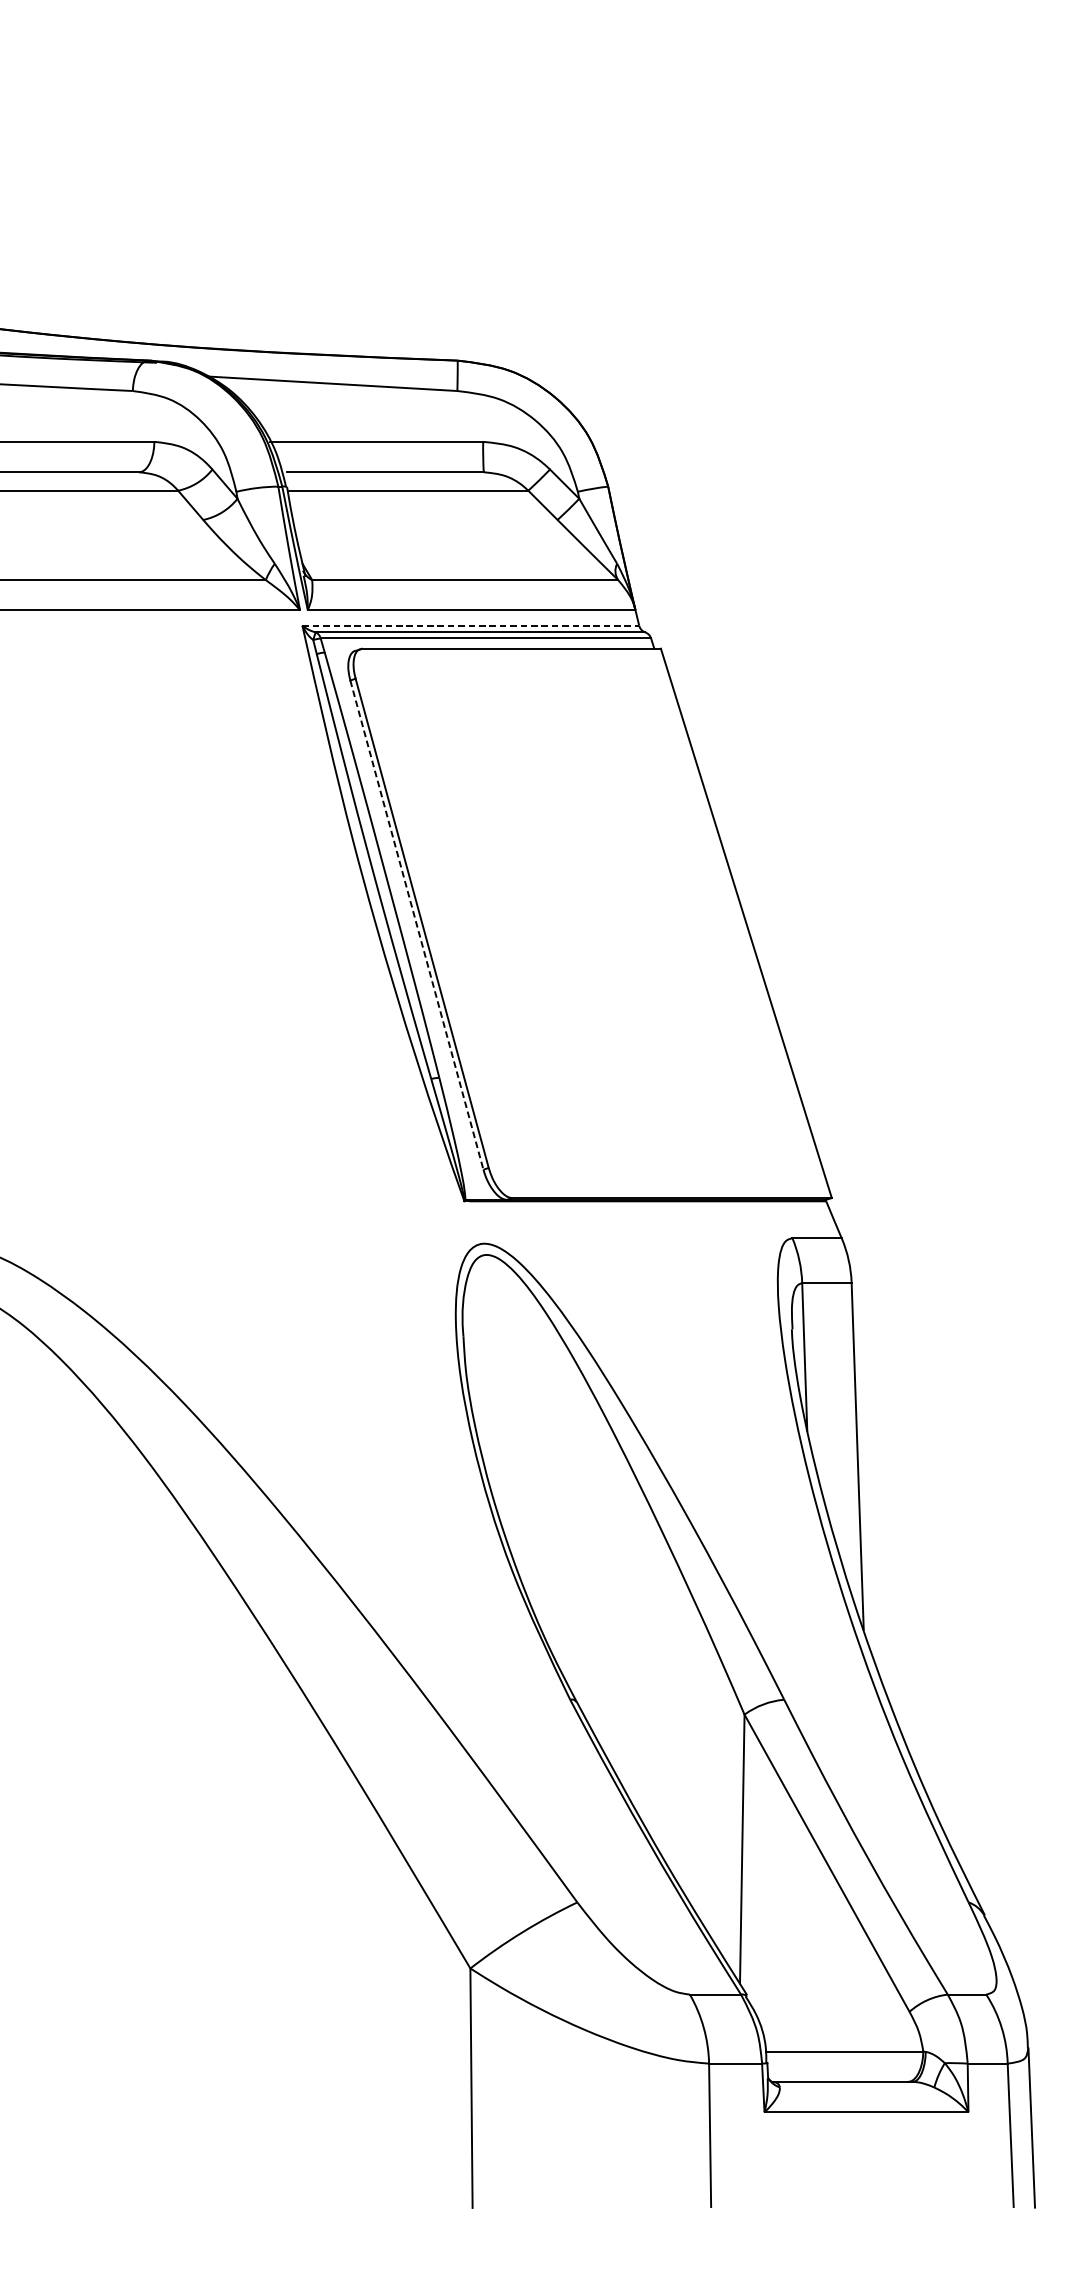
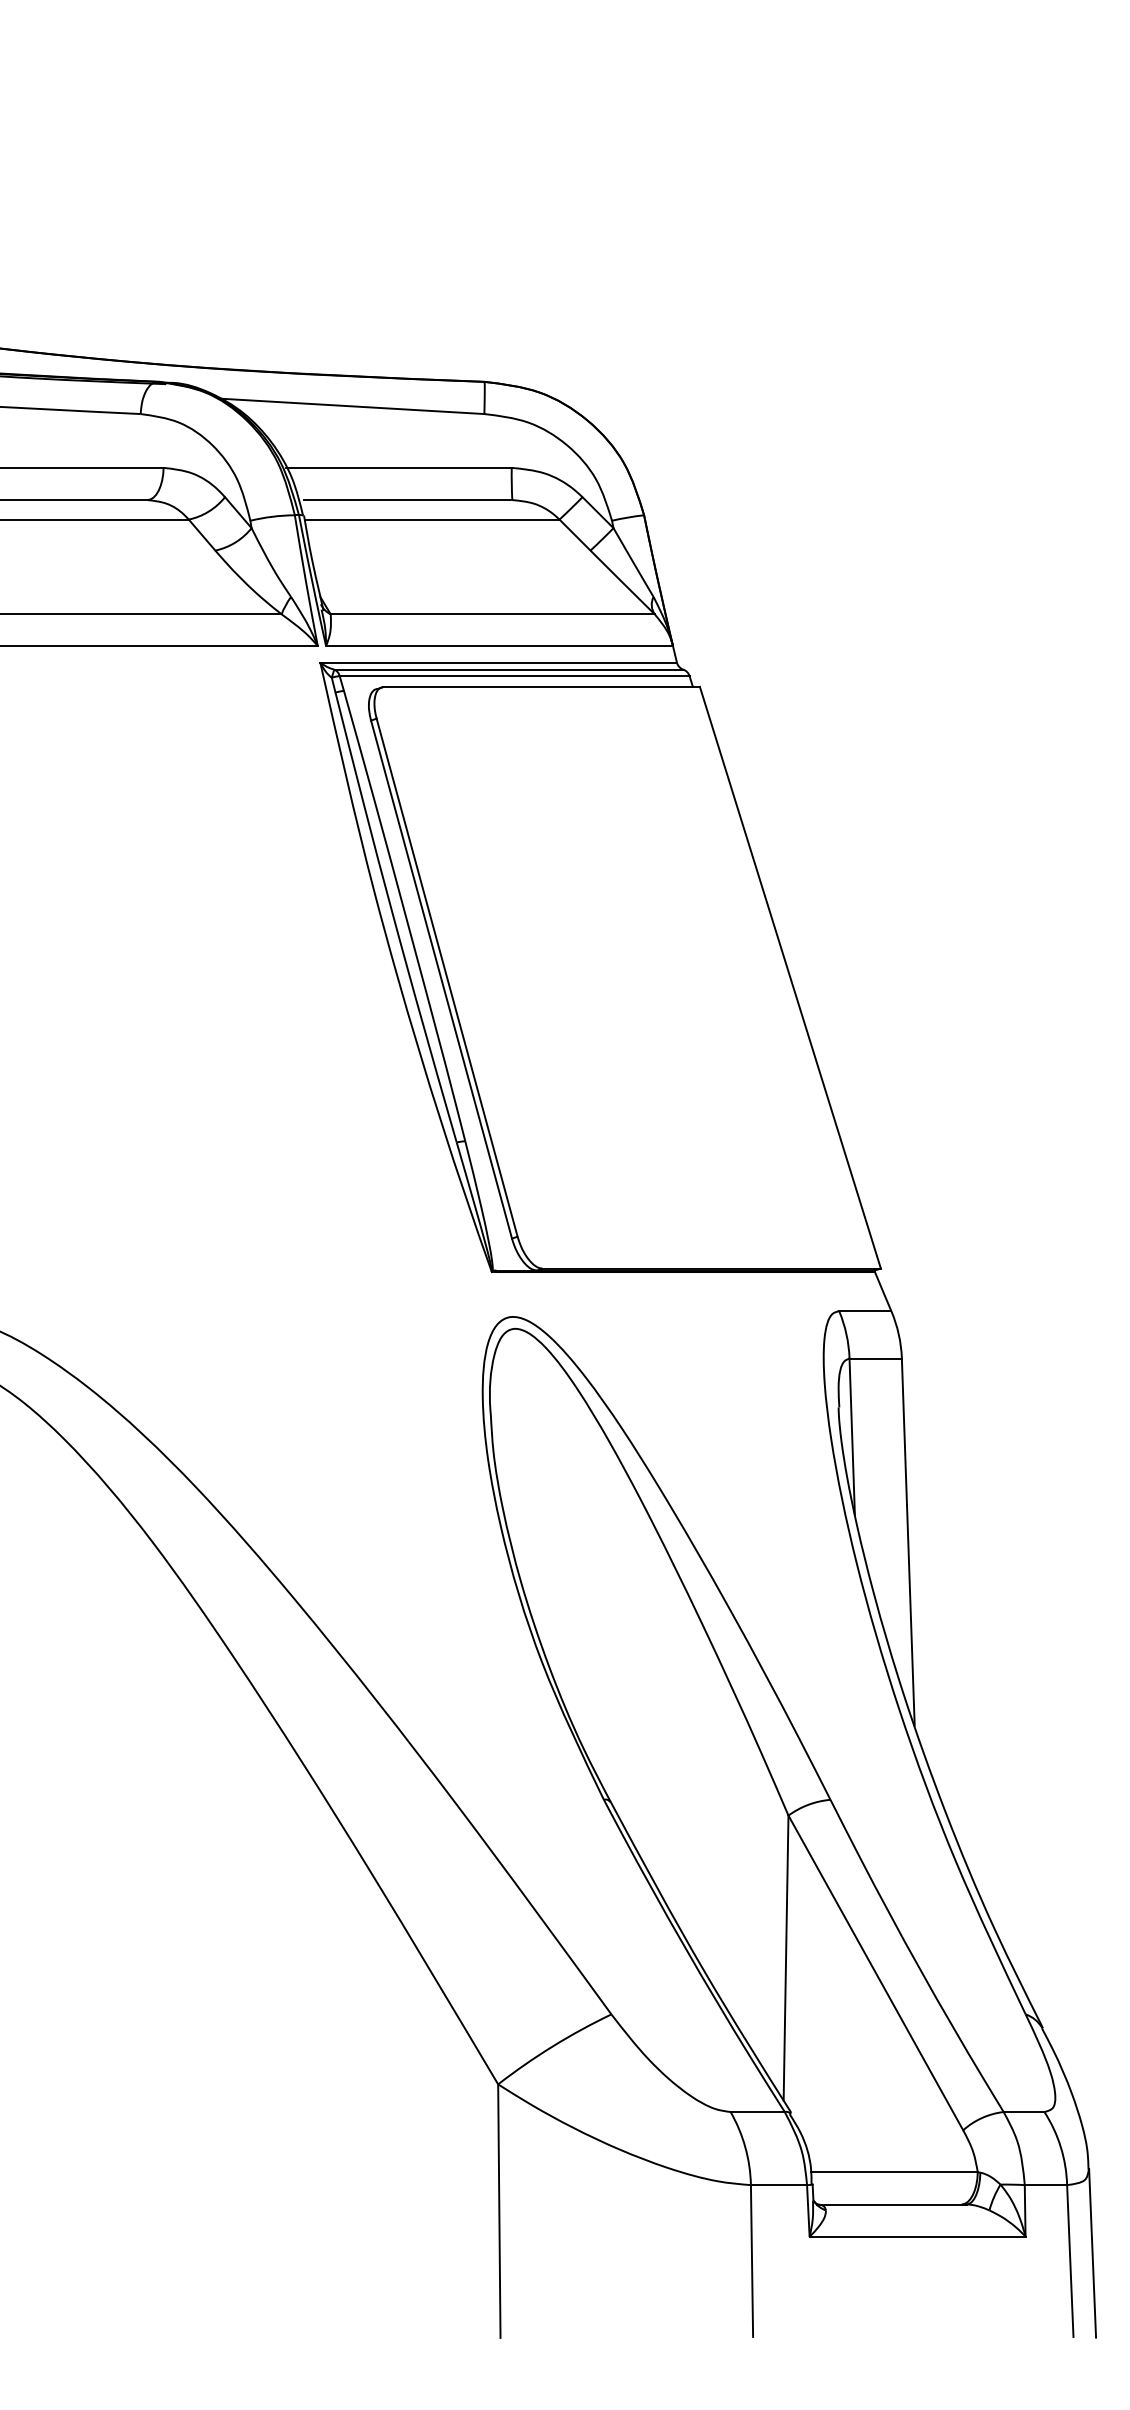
line: (471, 625) -> (499, 662), dashed -> solid
line: (416, 925) -> (441, 980), dashed -> solid

